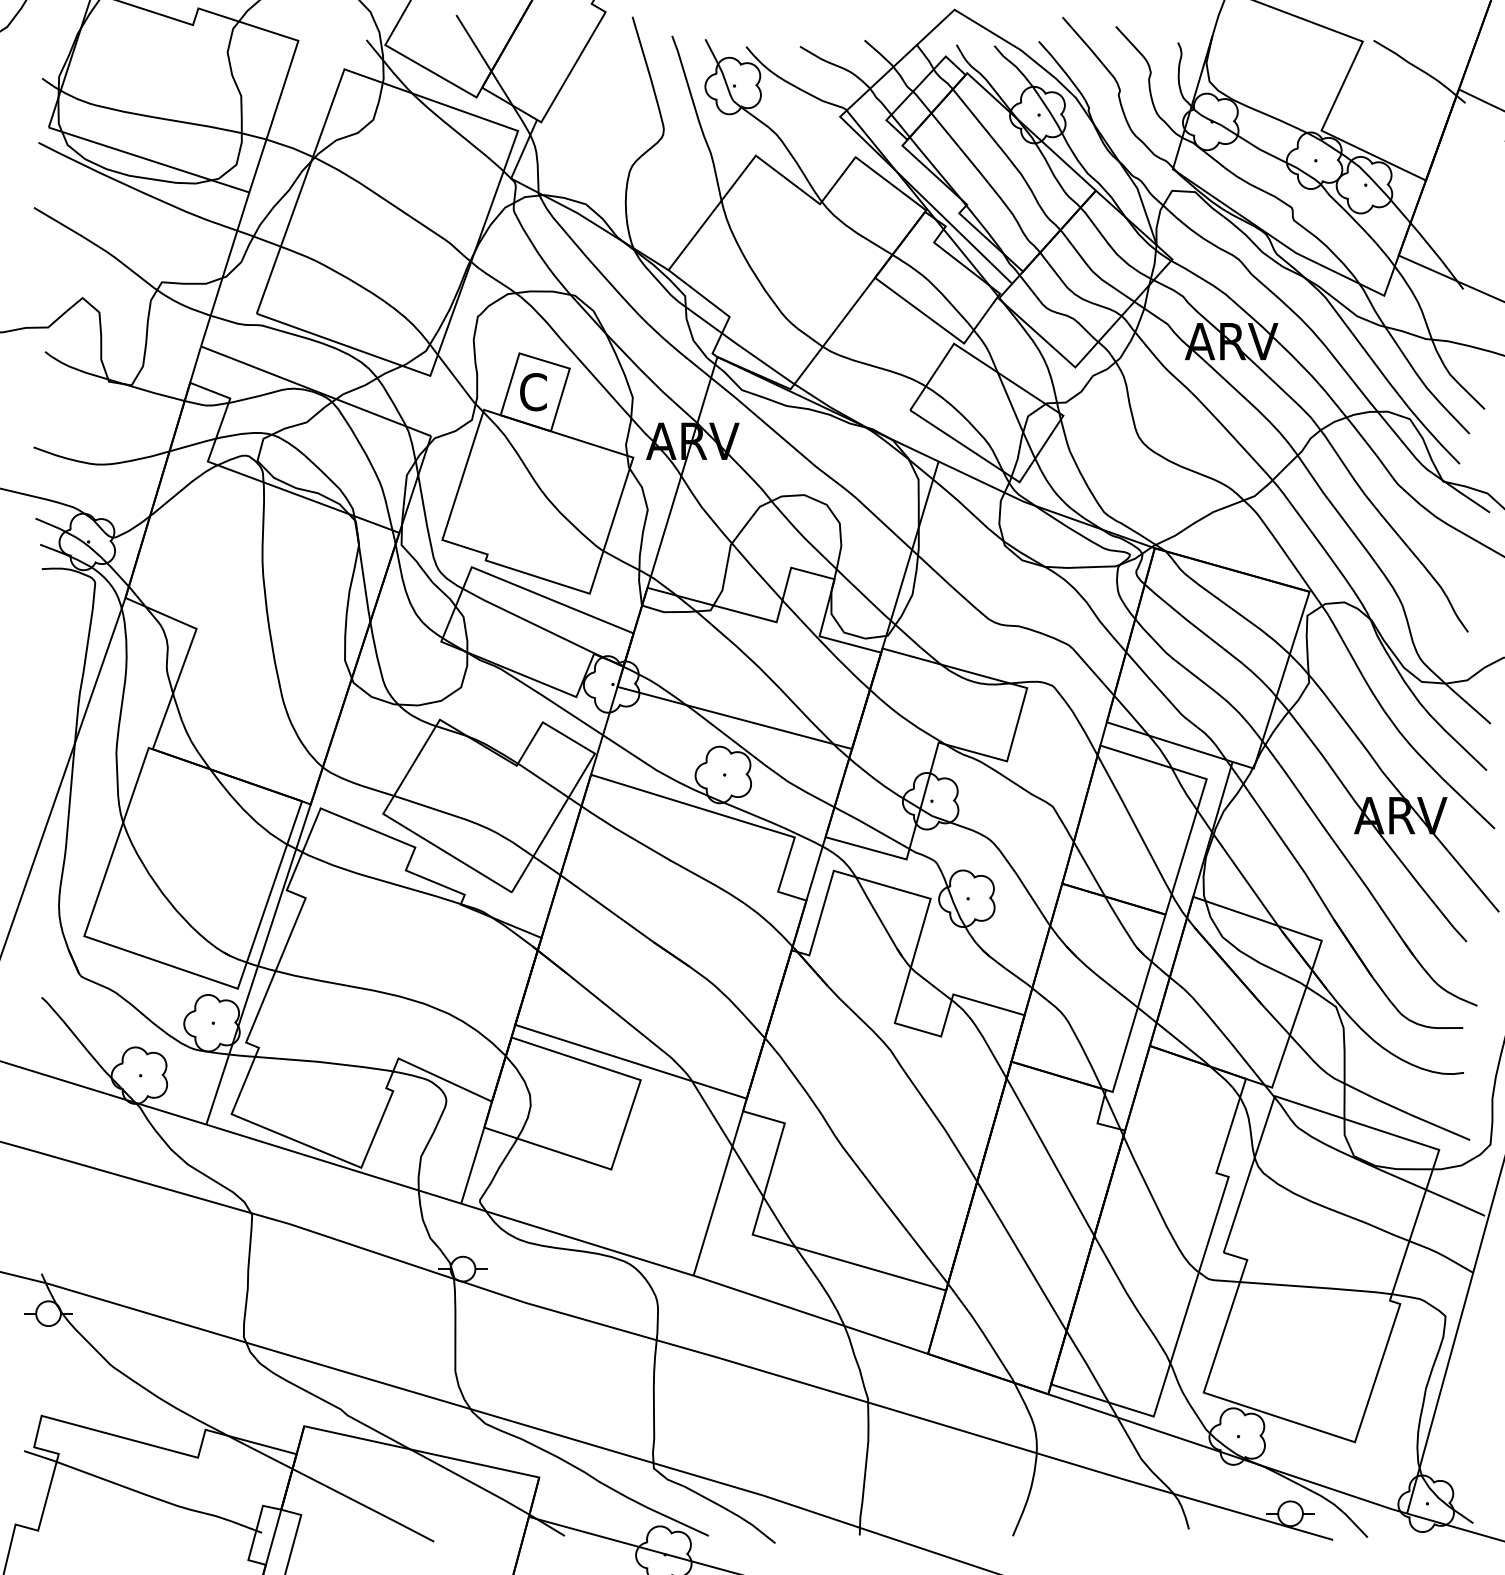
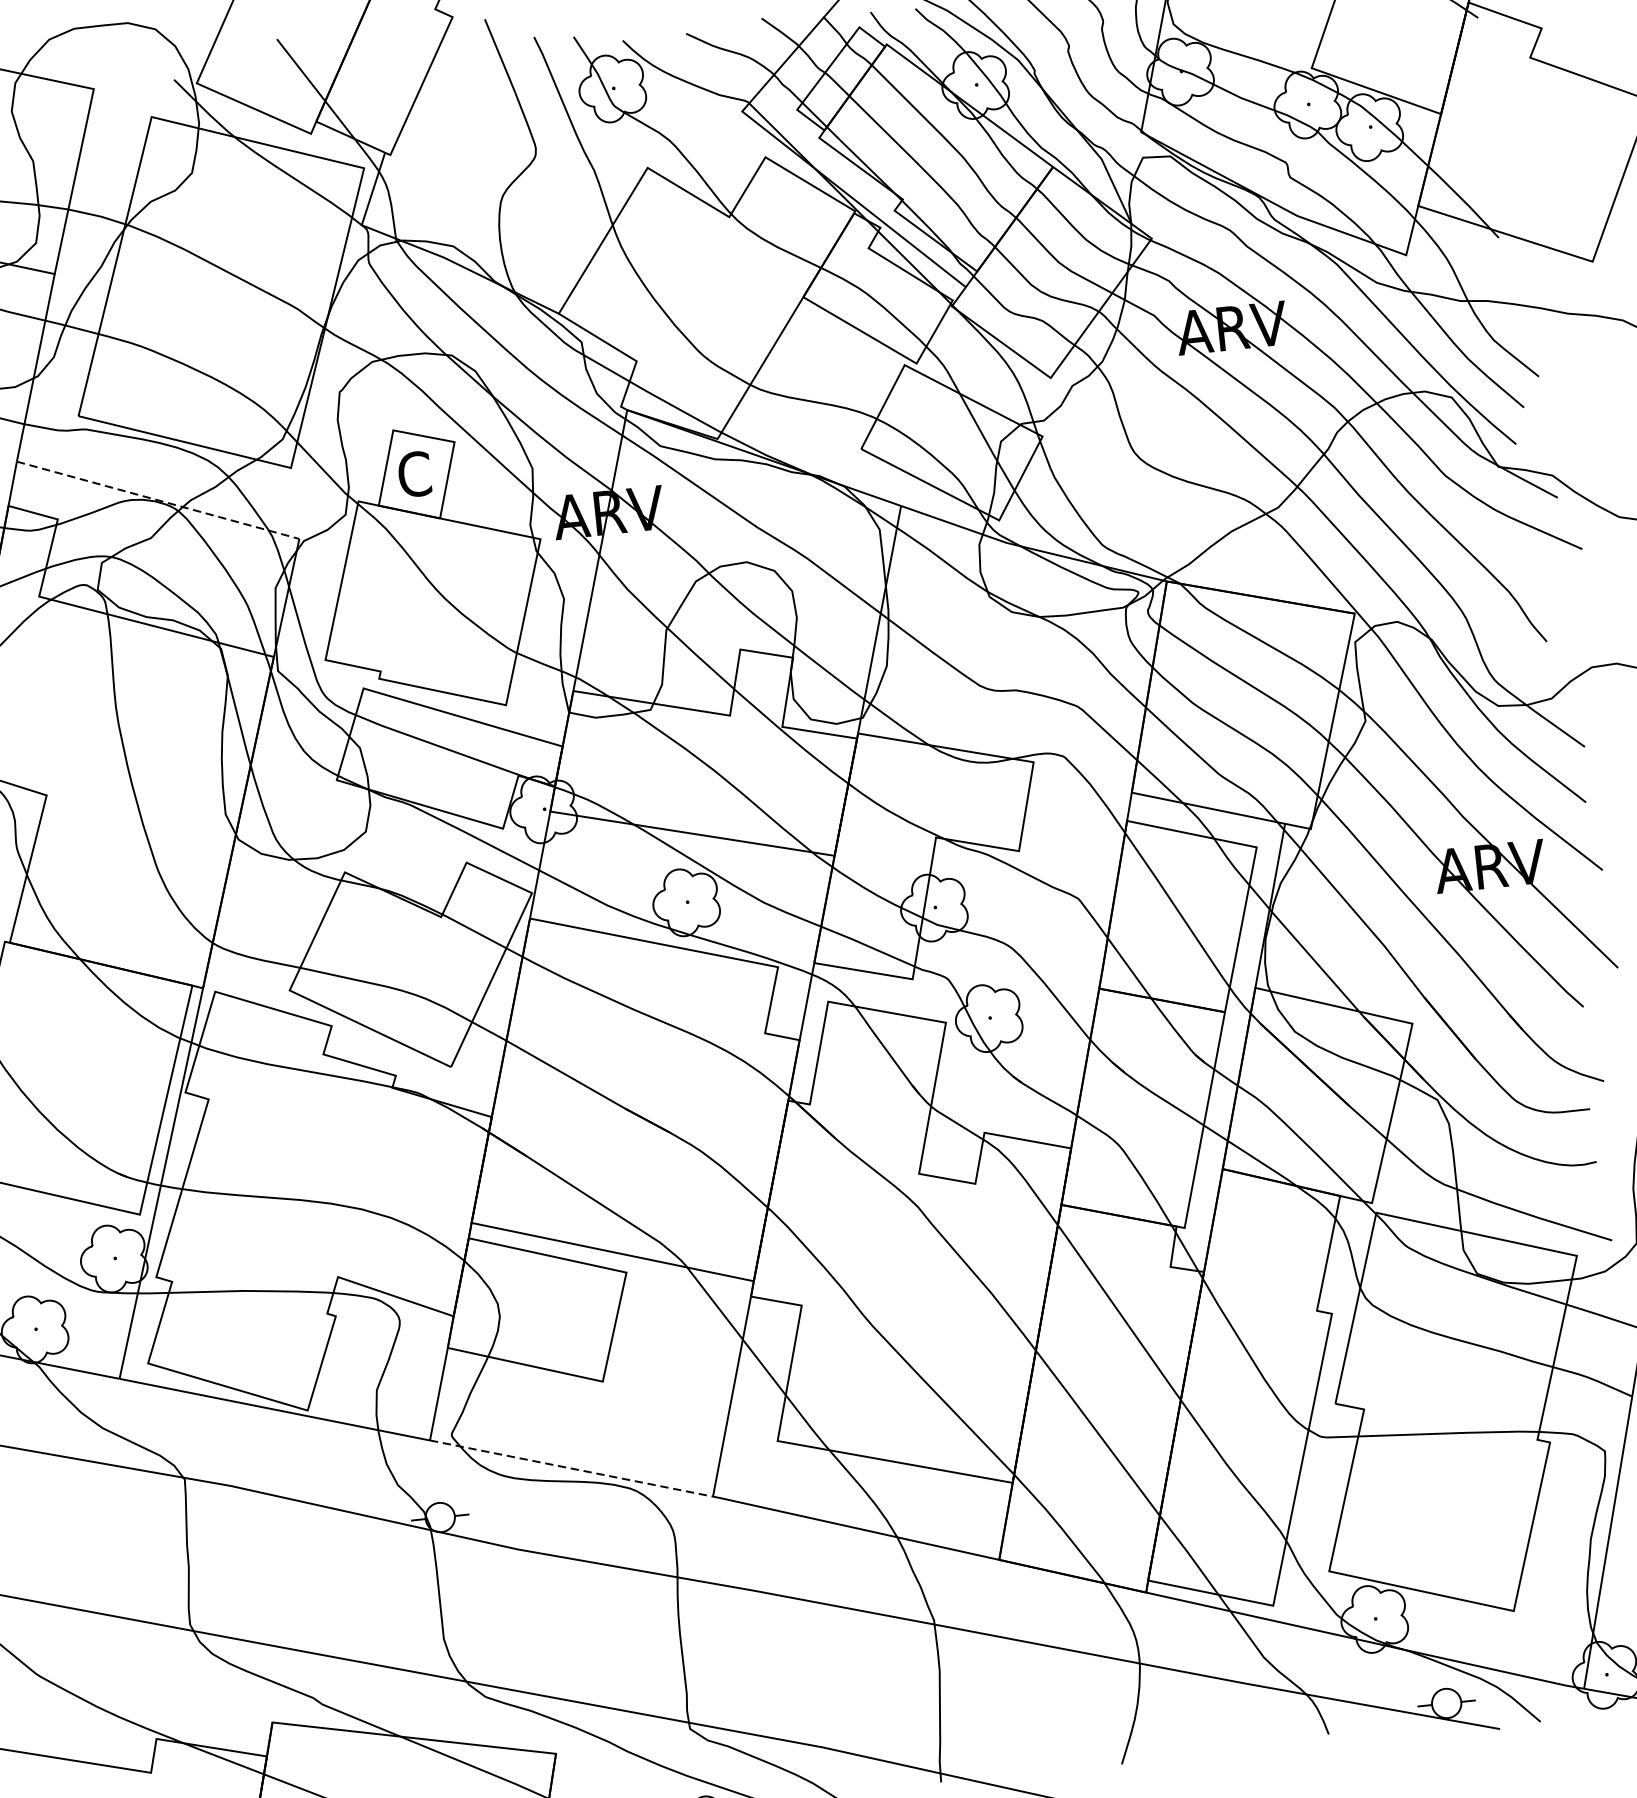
line: (316, 391) -> (158, 500), solid -> dashed
line: (577, 1239) -> (571, 1468), solid -> dashed

